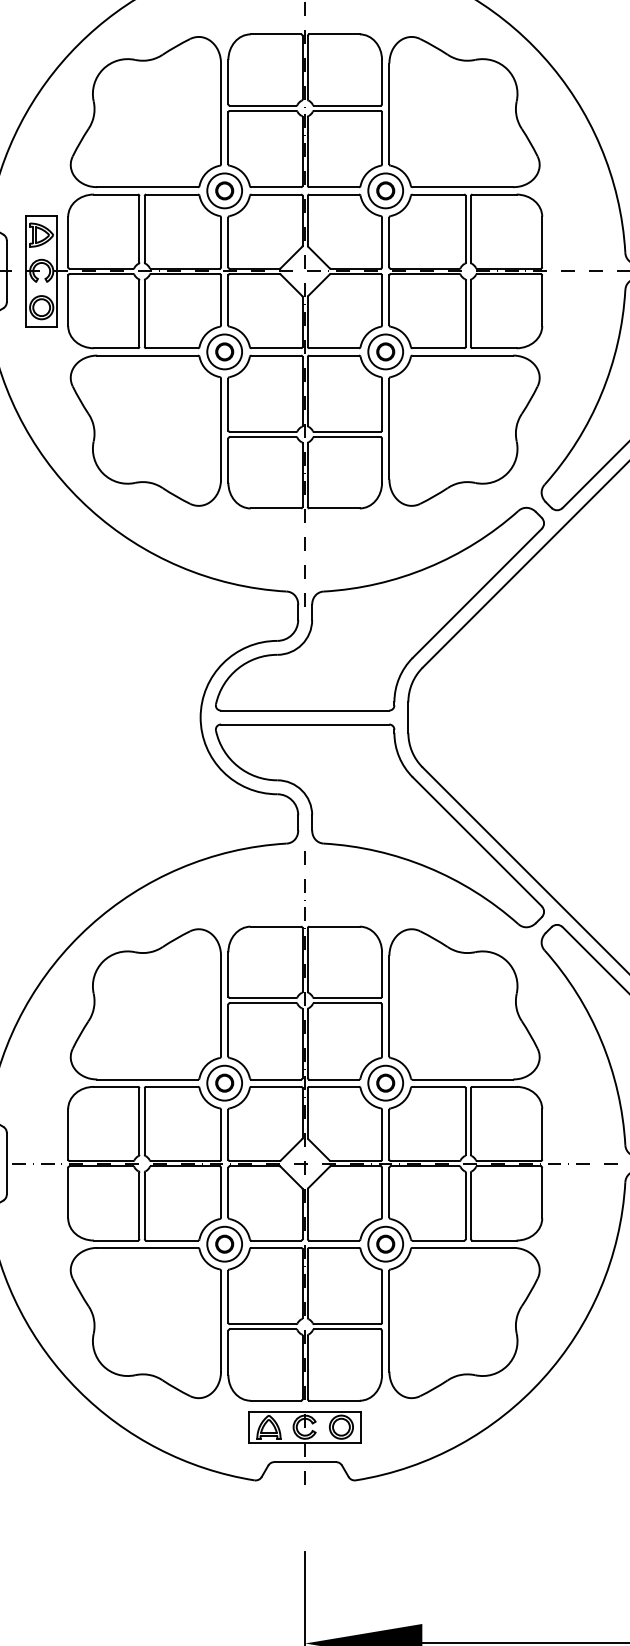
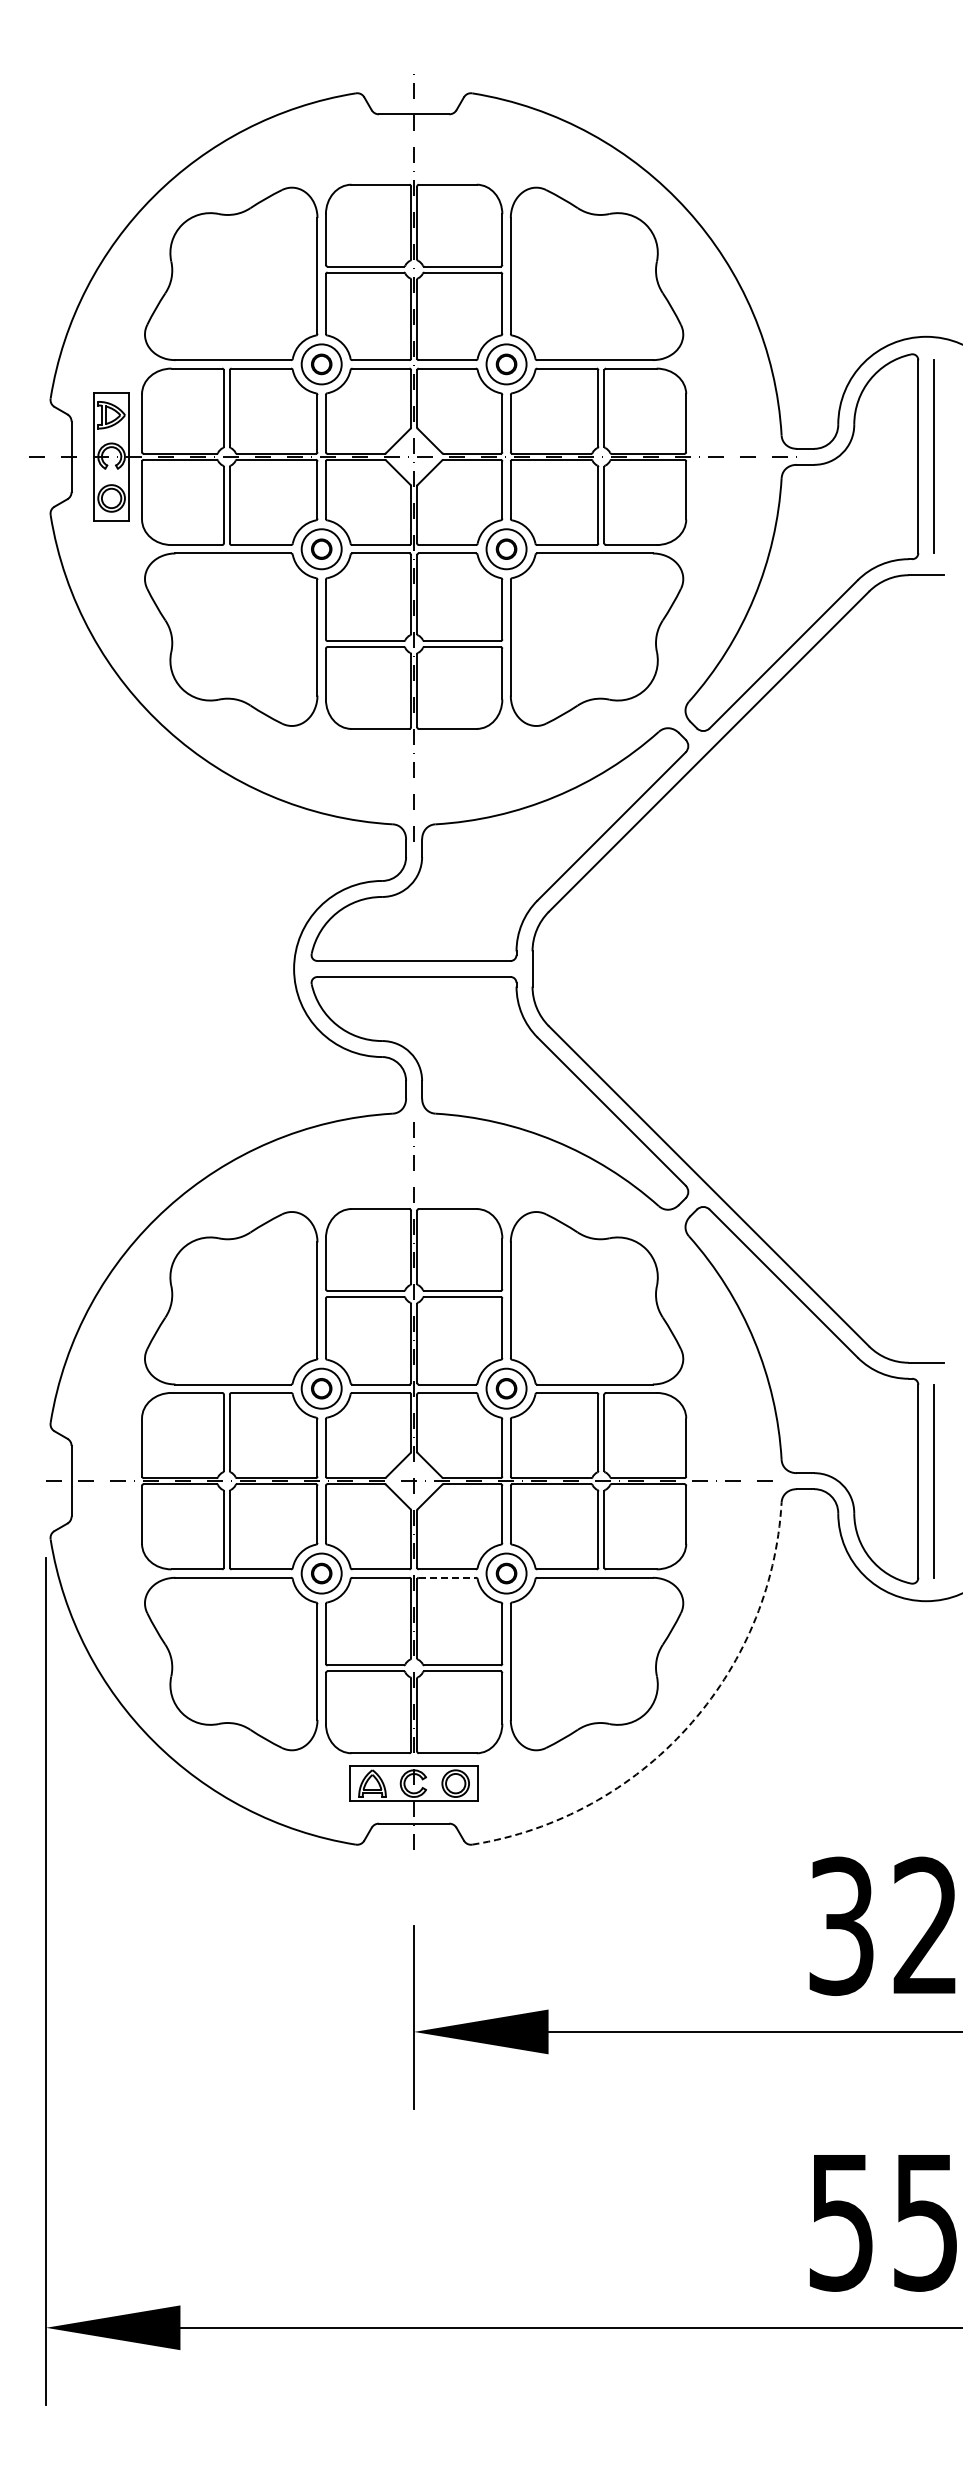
line: (334, 1247) -> (447, 1577), solid -> dashed
arc: (543, 1378) -> (687, 1727), solid -> dashed

